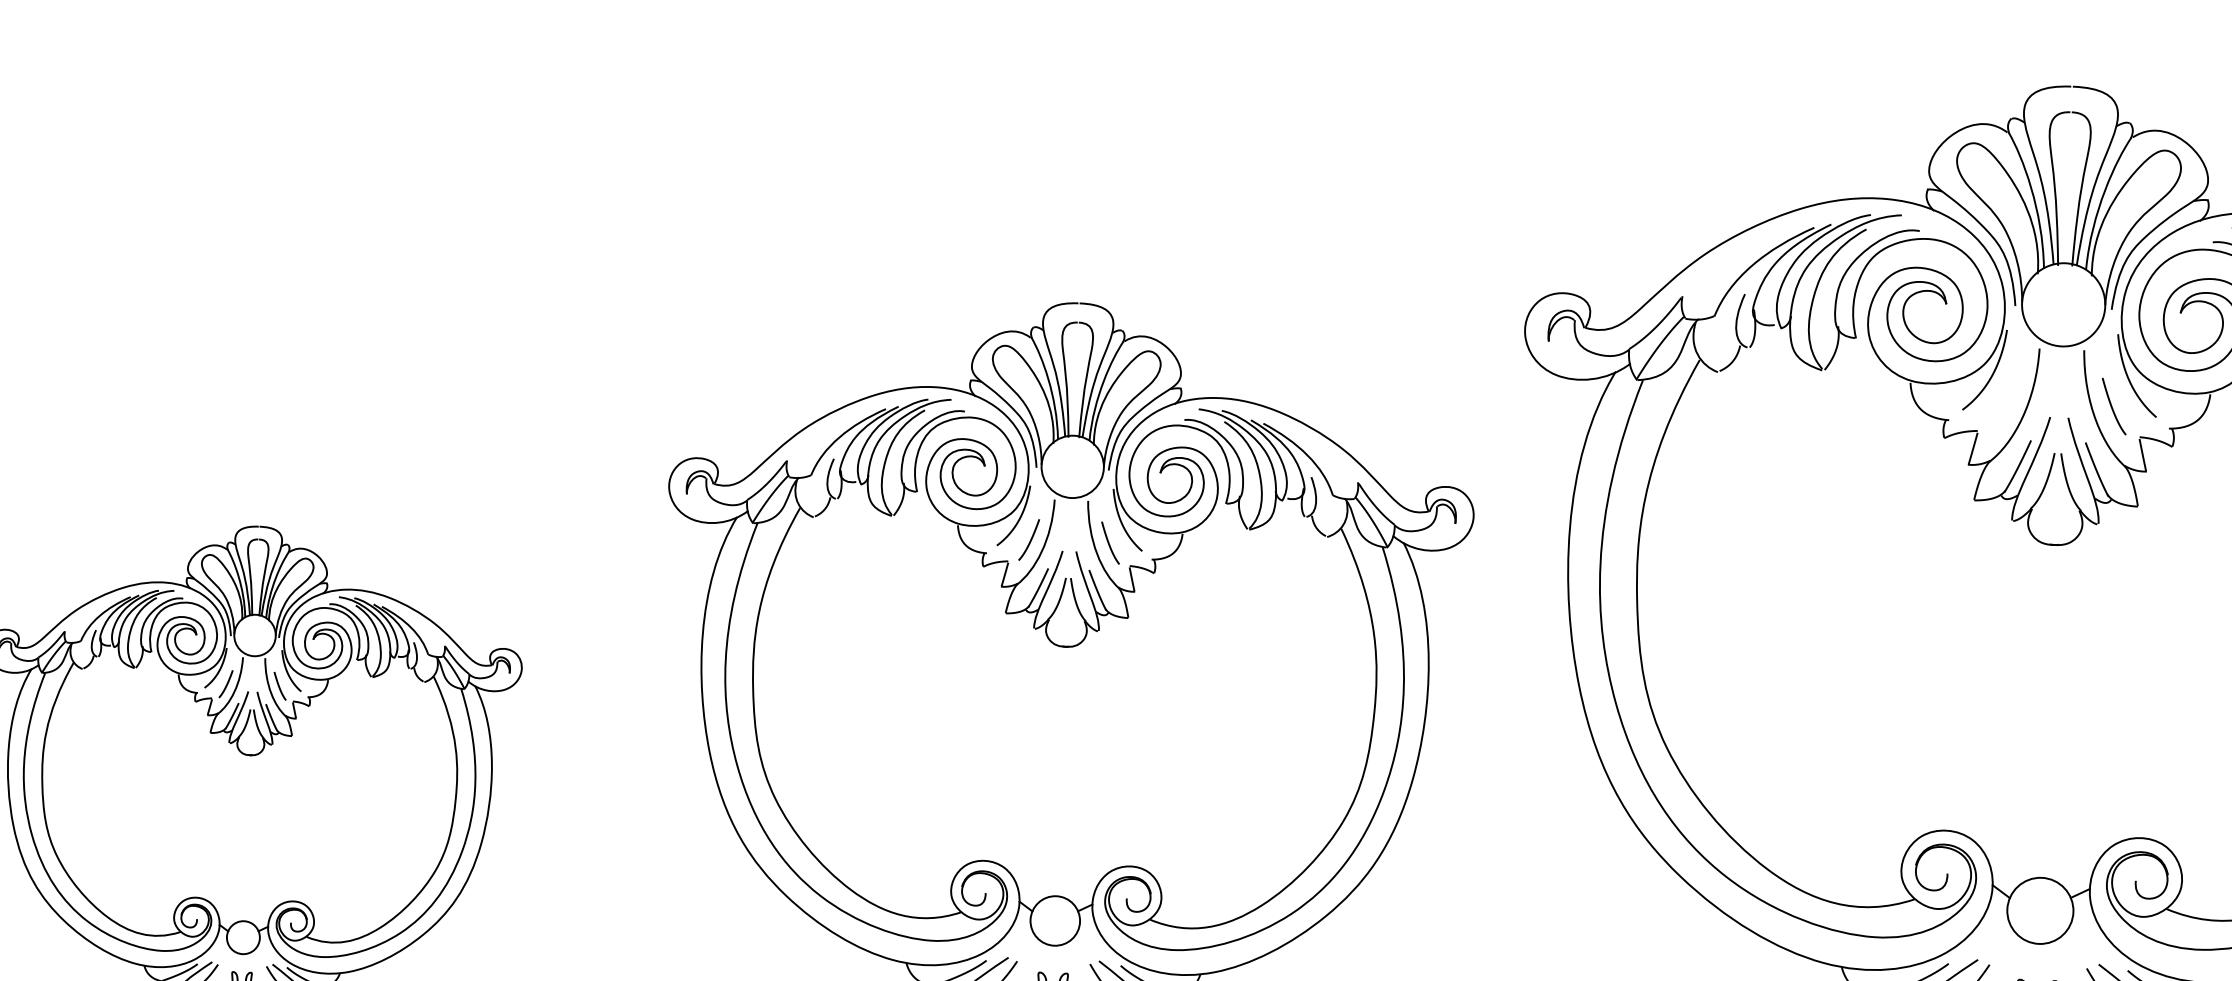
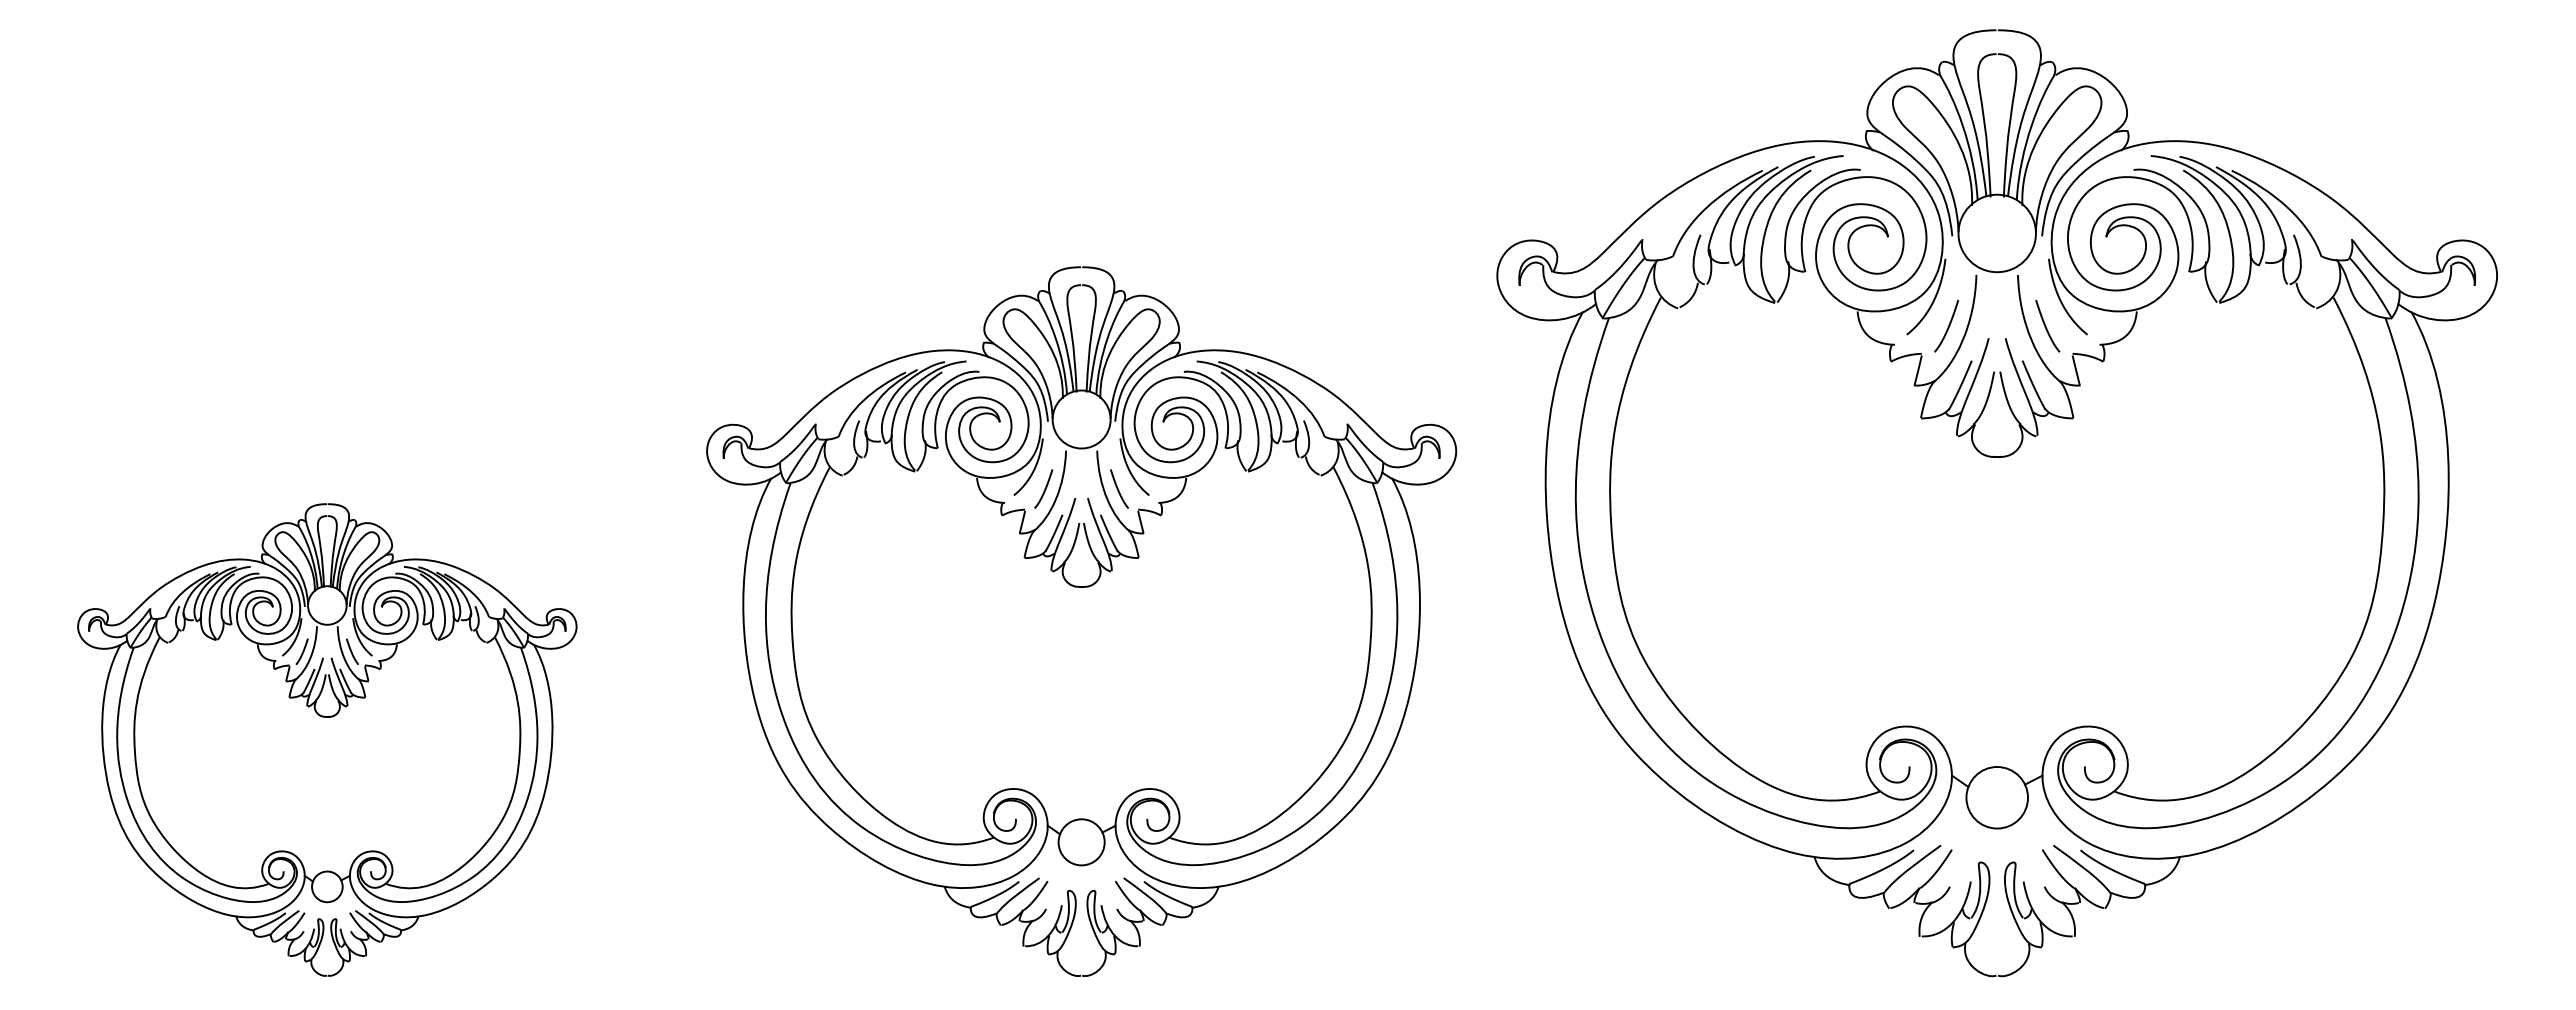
curve: (2006, 403) -> (1947, 327), added

